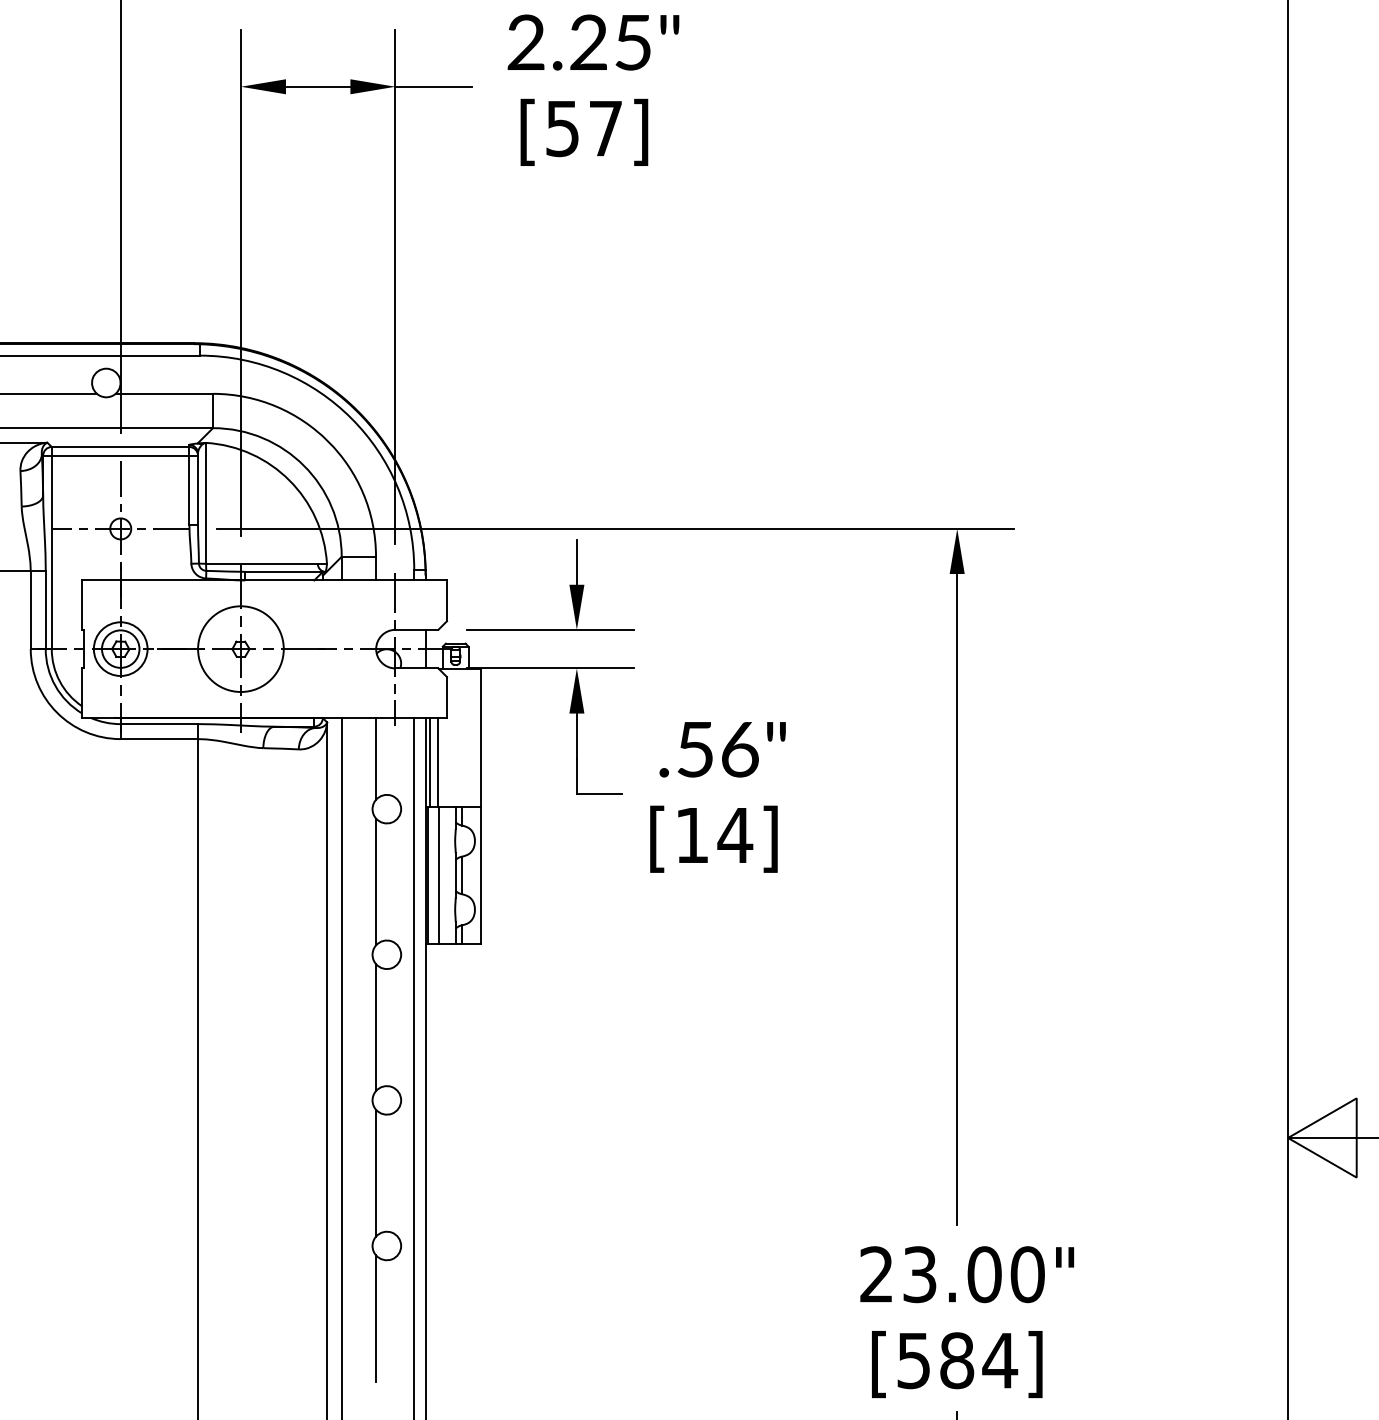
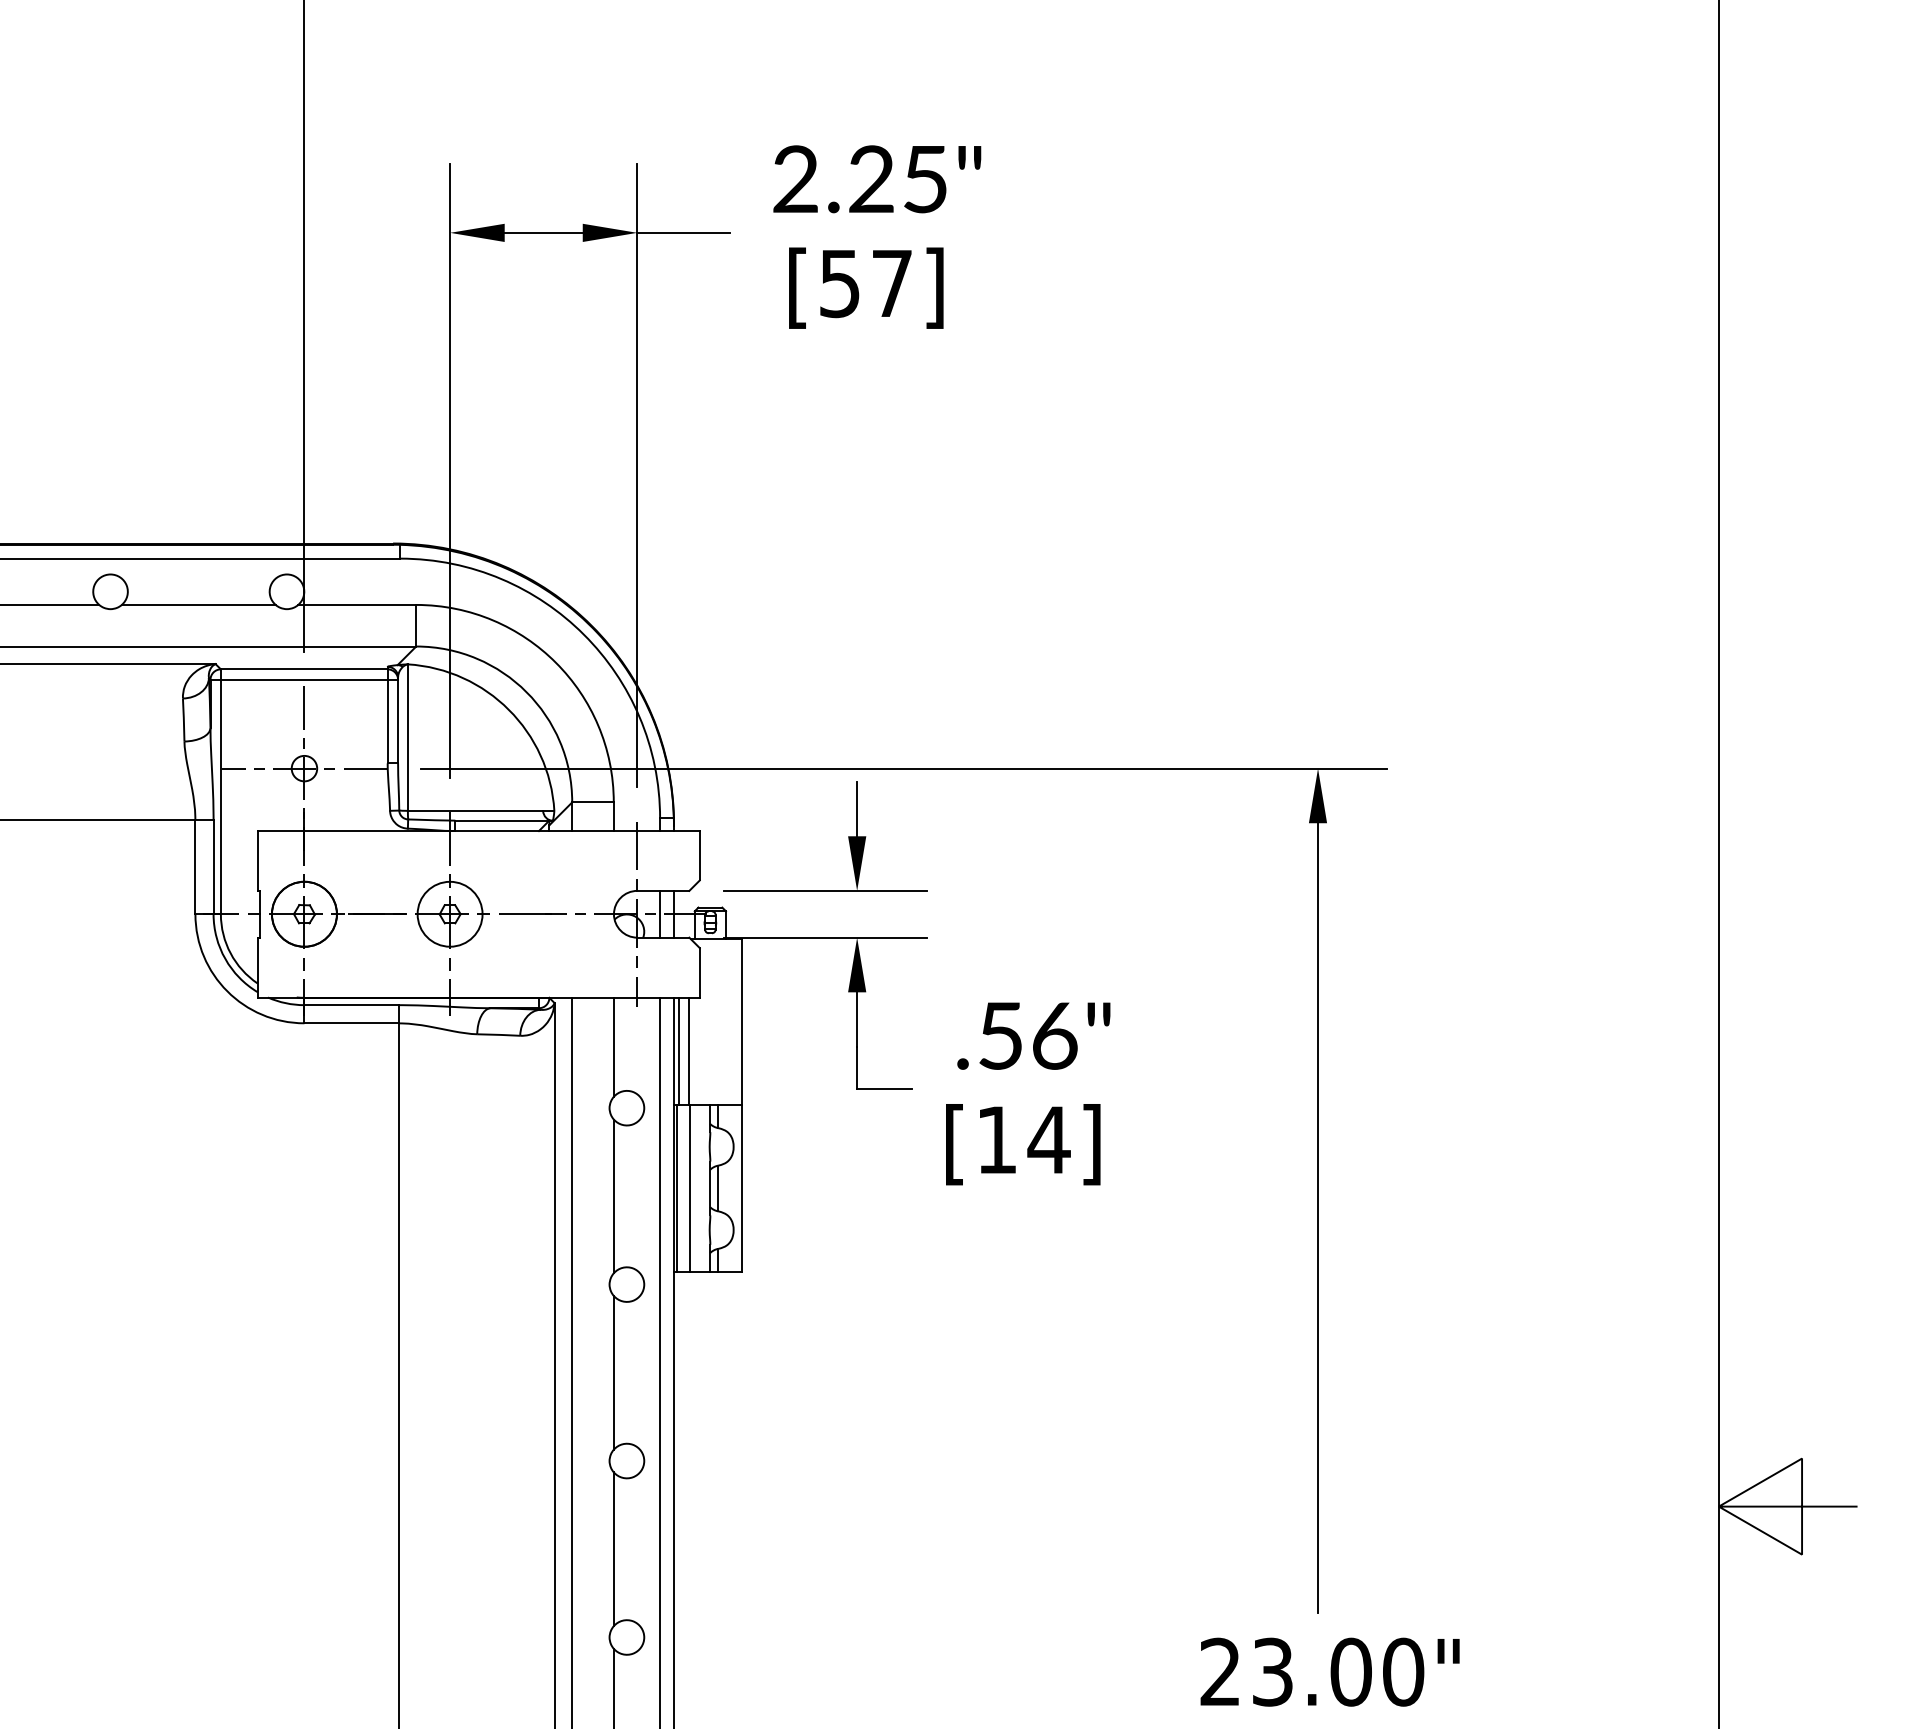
circle: (120, 648) -> (304, 913), size x1.43
circle: (240, 648) -> (449, 913), size x0.62
line: (414, 648) -> (660, 913), added

